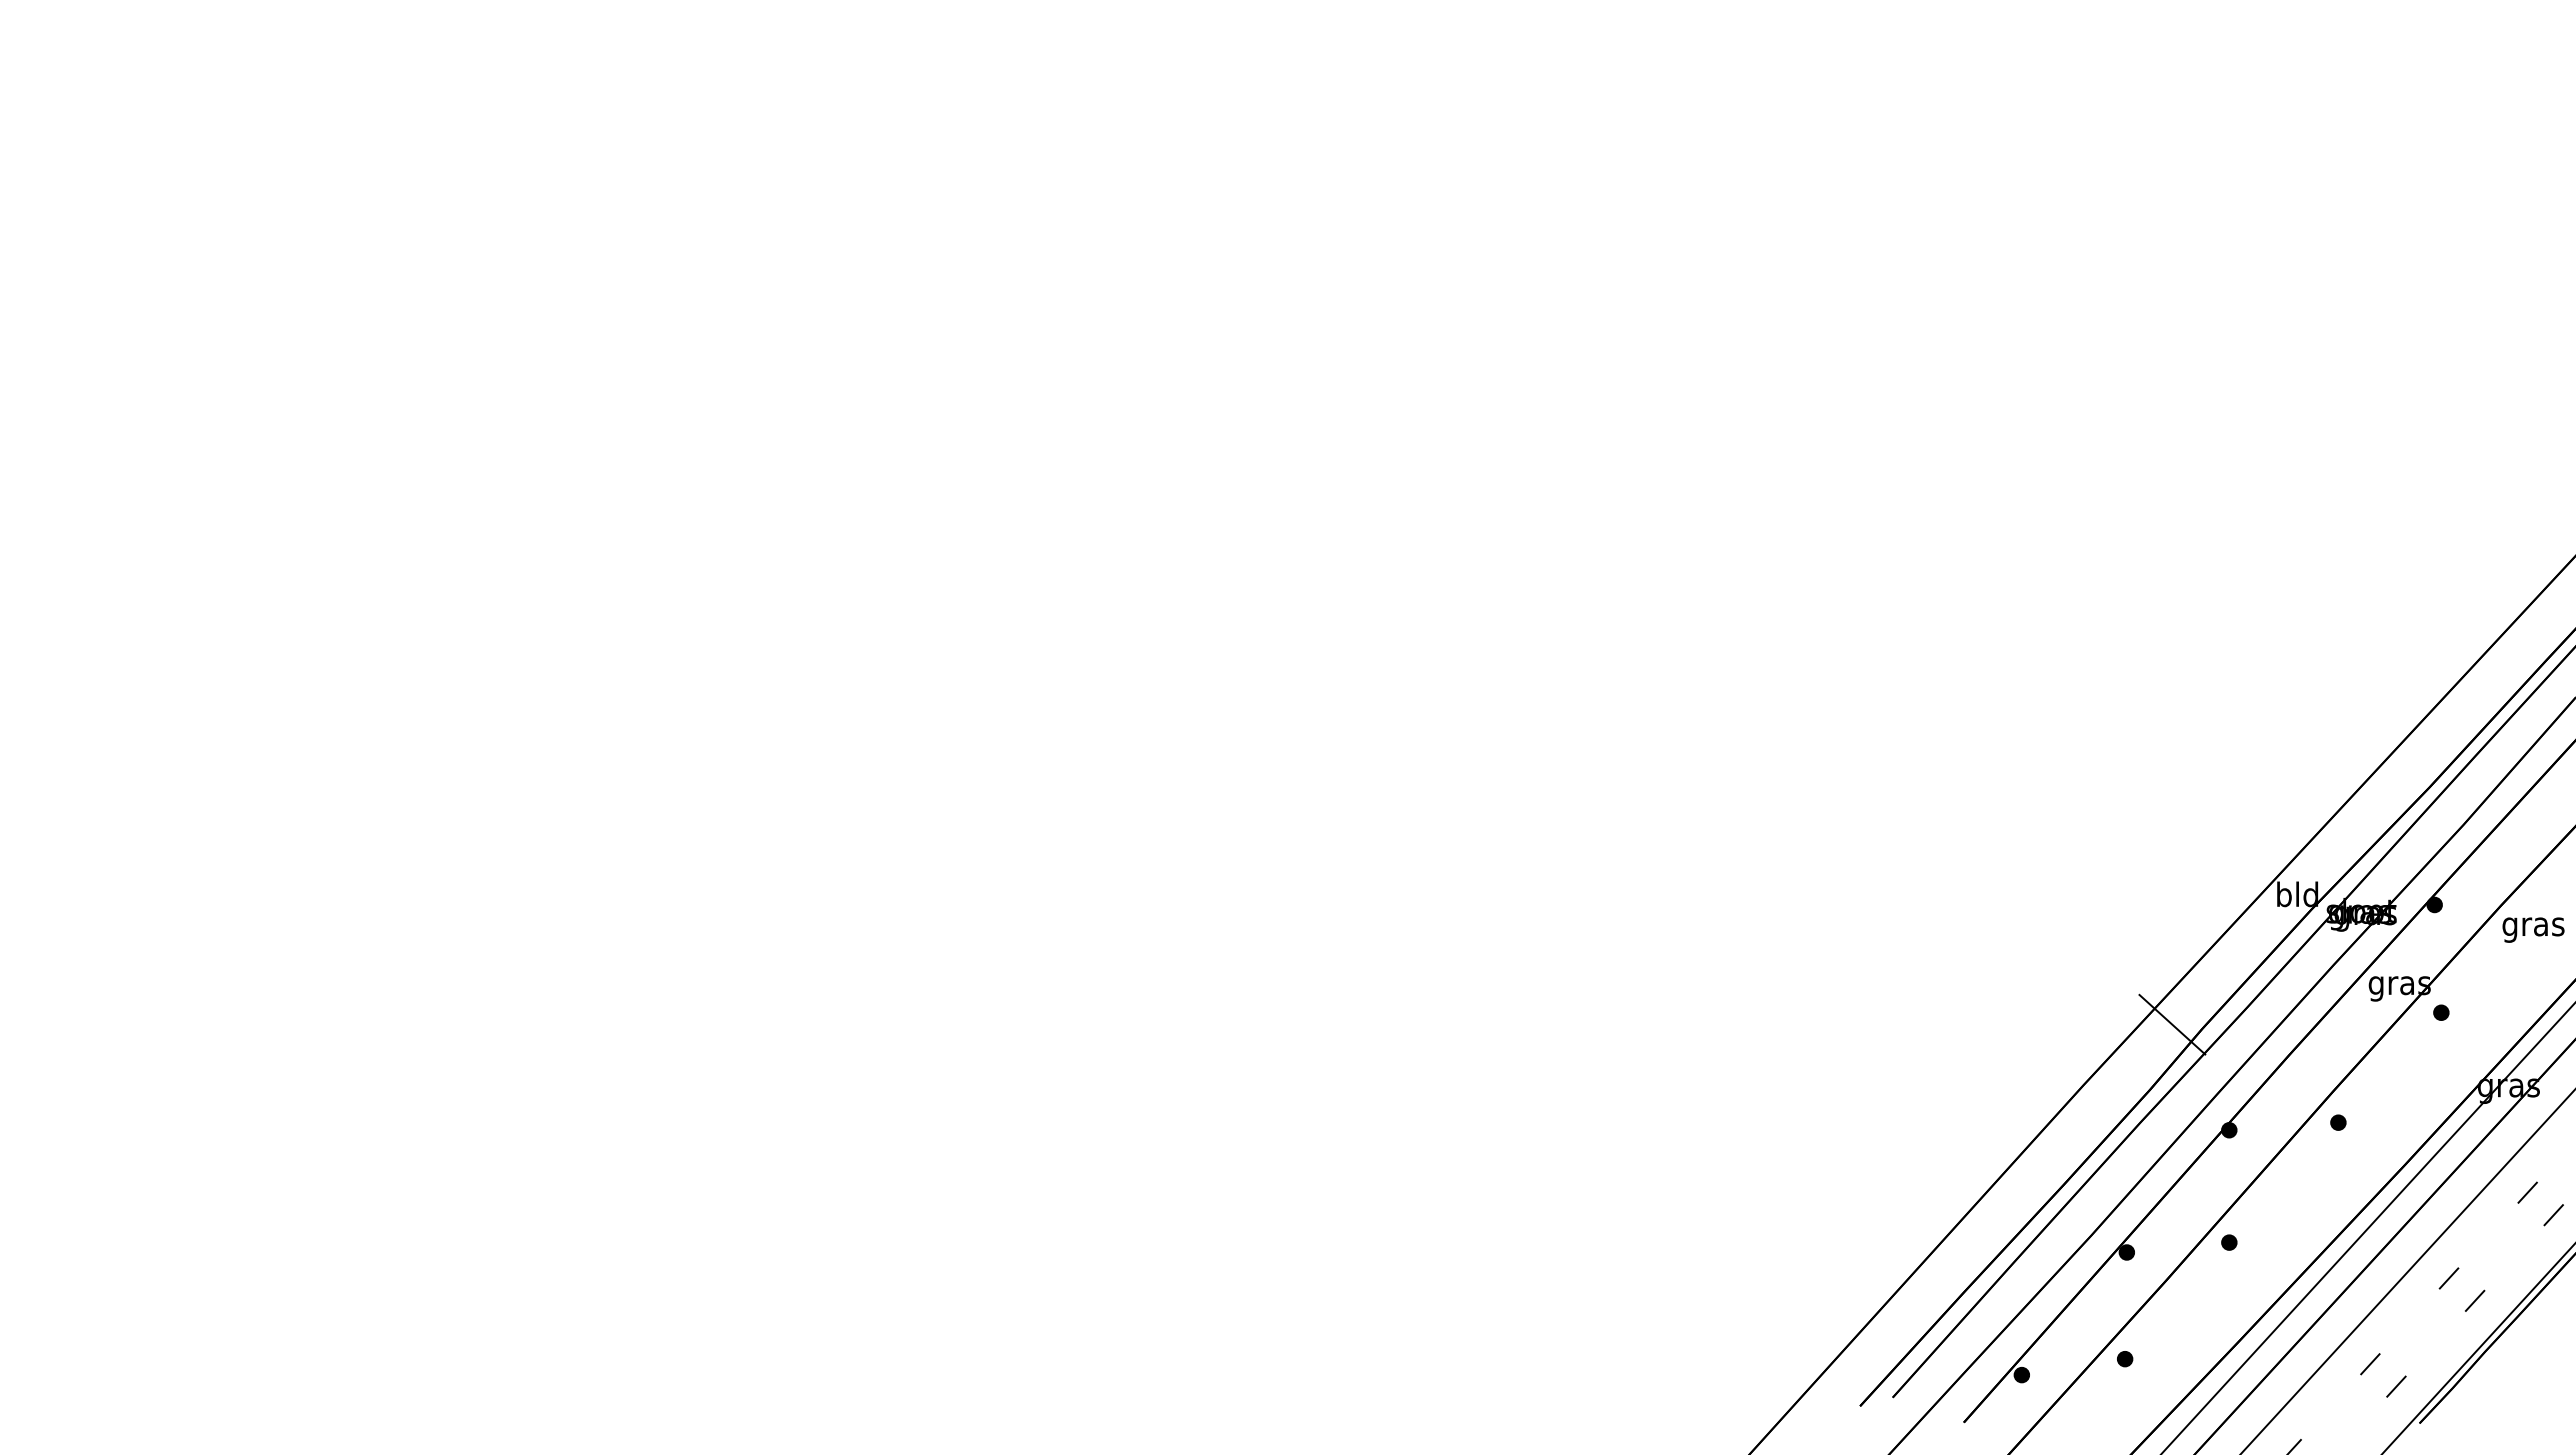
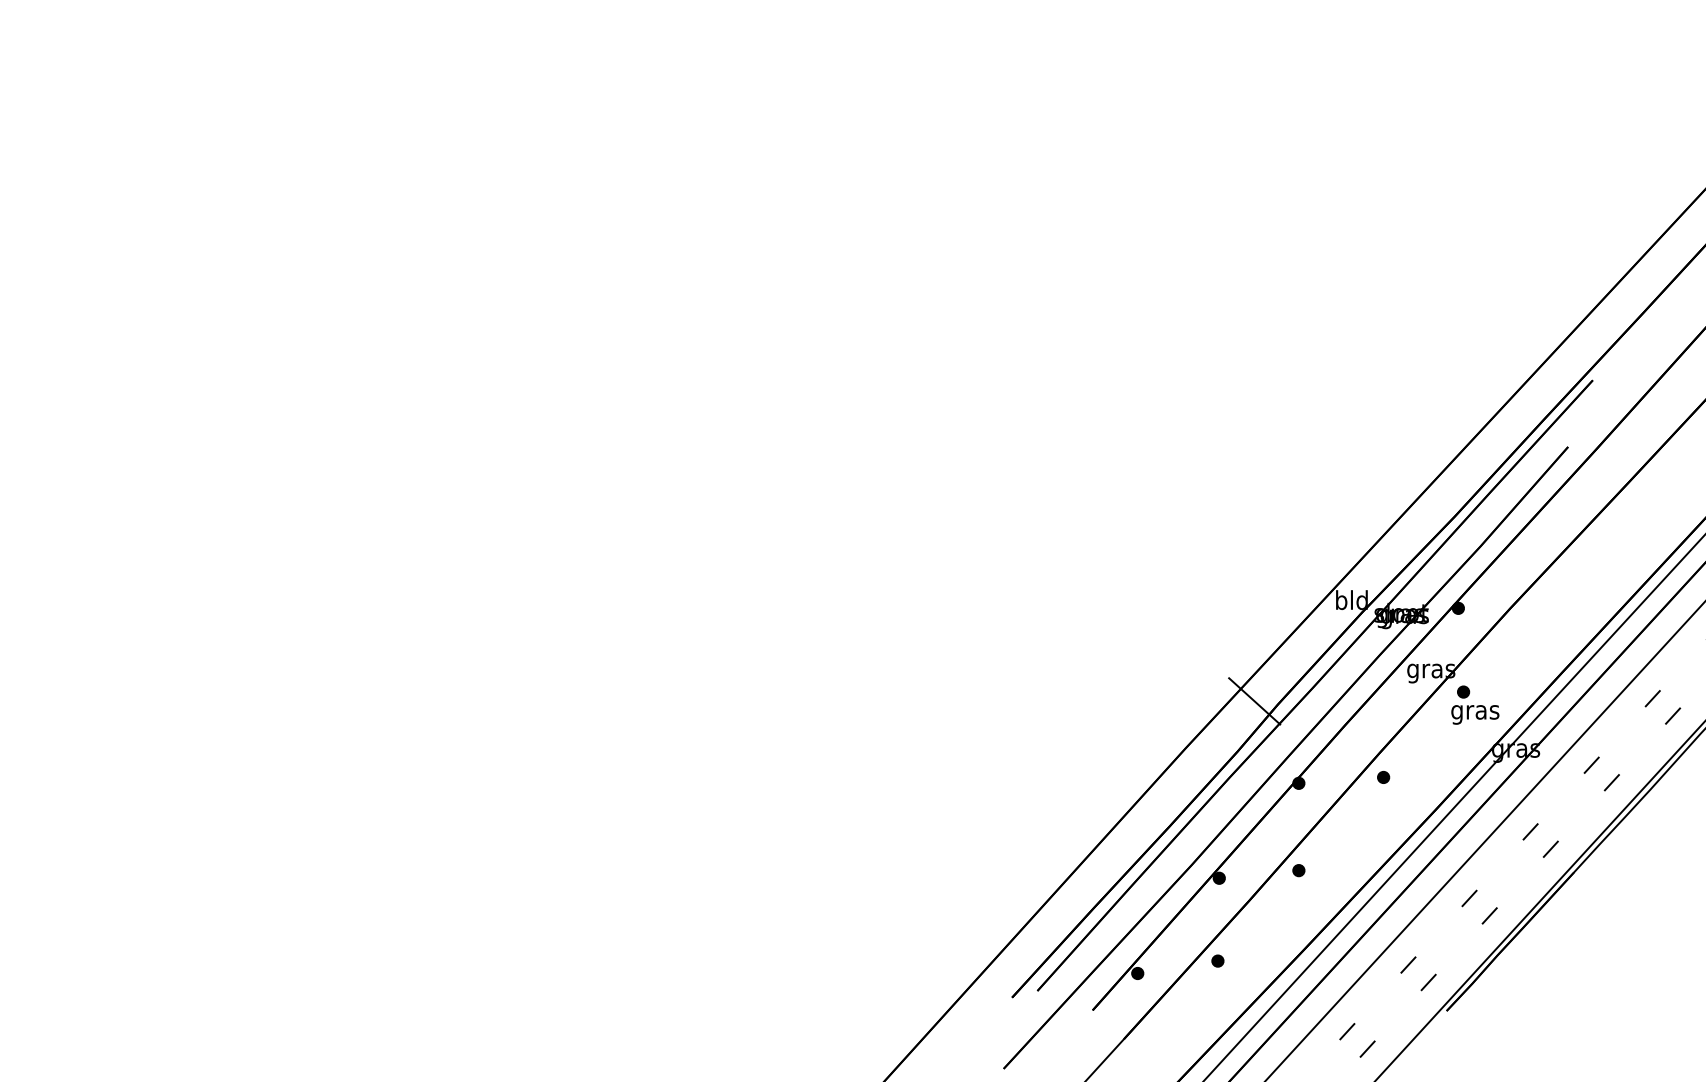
text: (2533, 929) -> (1475, 714), moved

